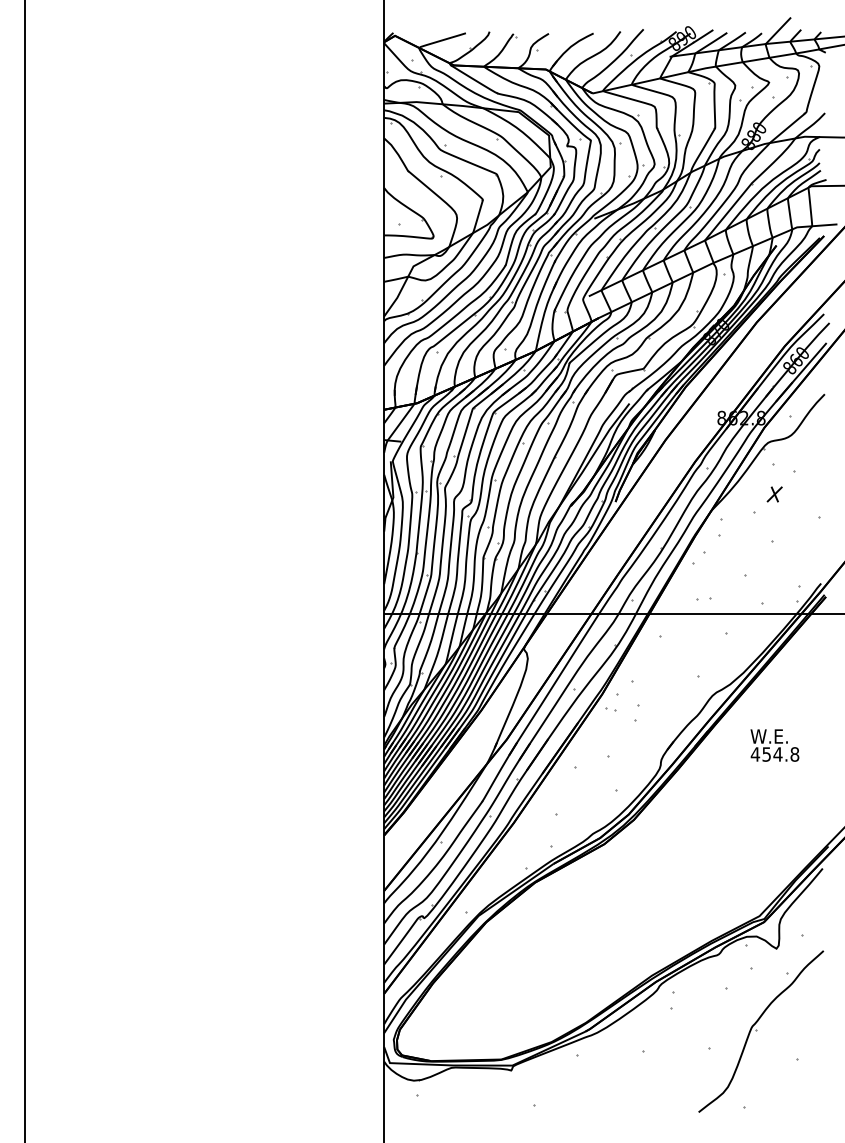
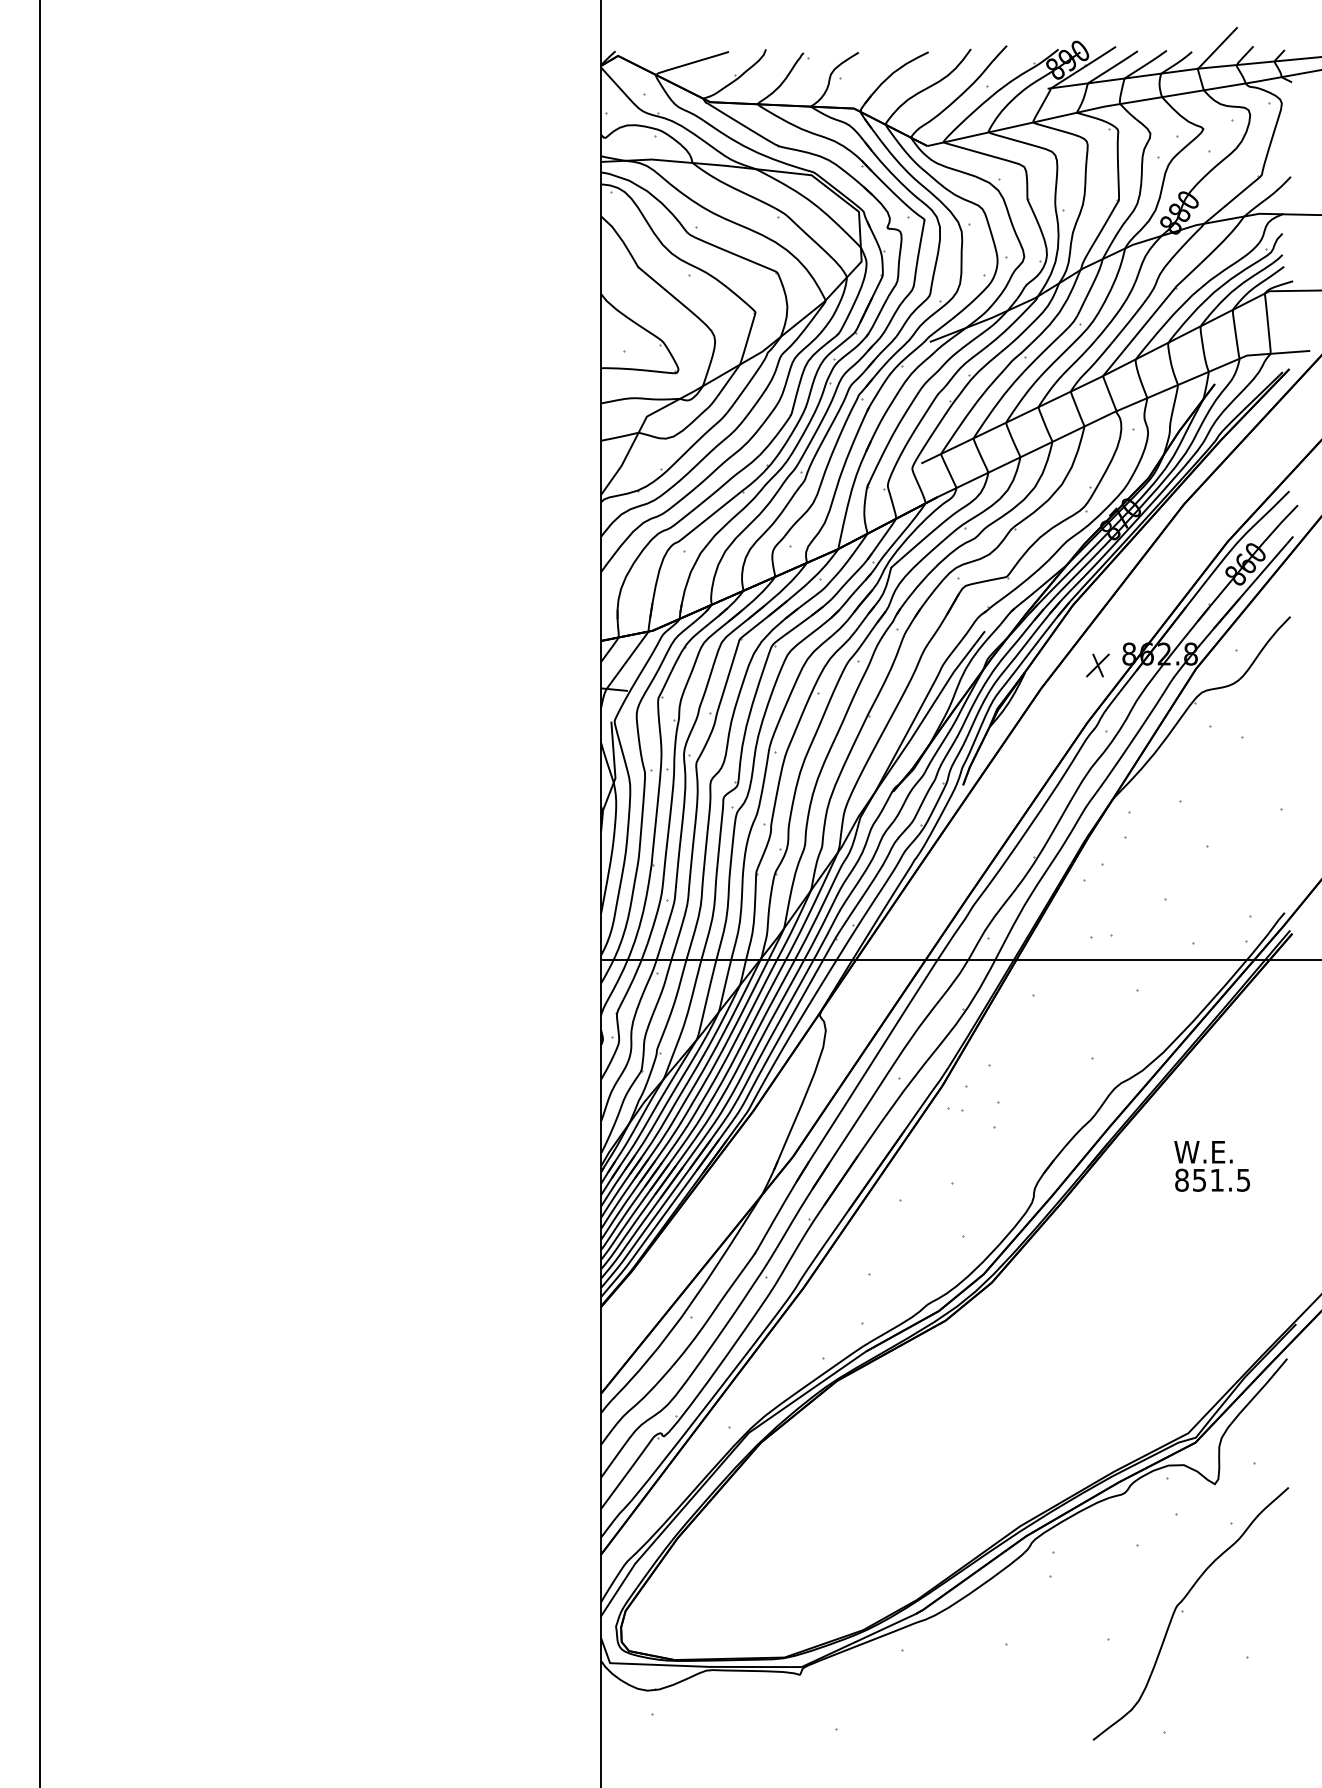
part: (774, 494) -> (1097, 665), moved
text: (774, 754) -> (1211, 1180), 454.8 -> 851.5

